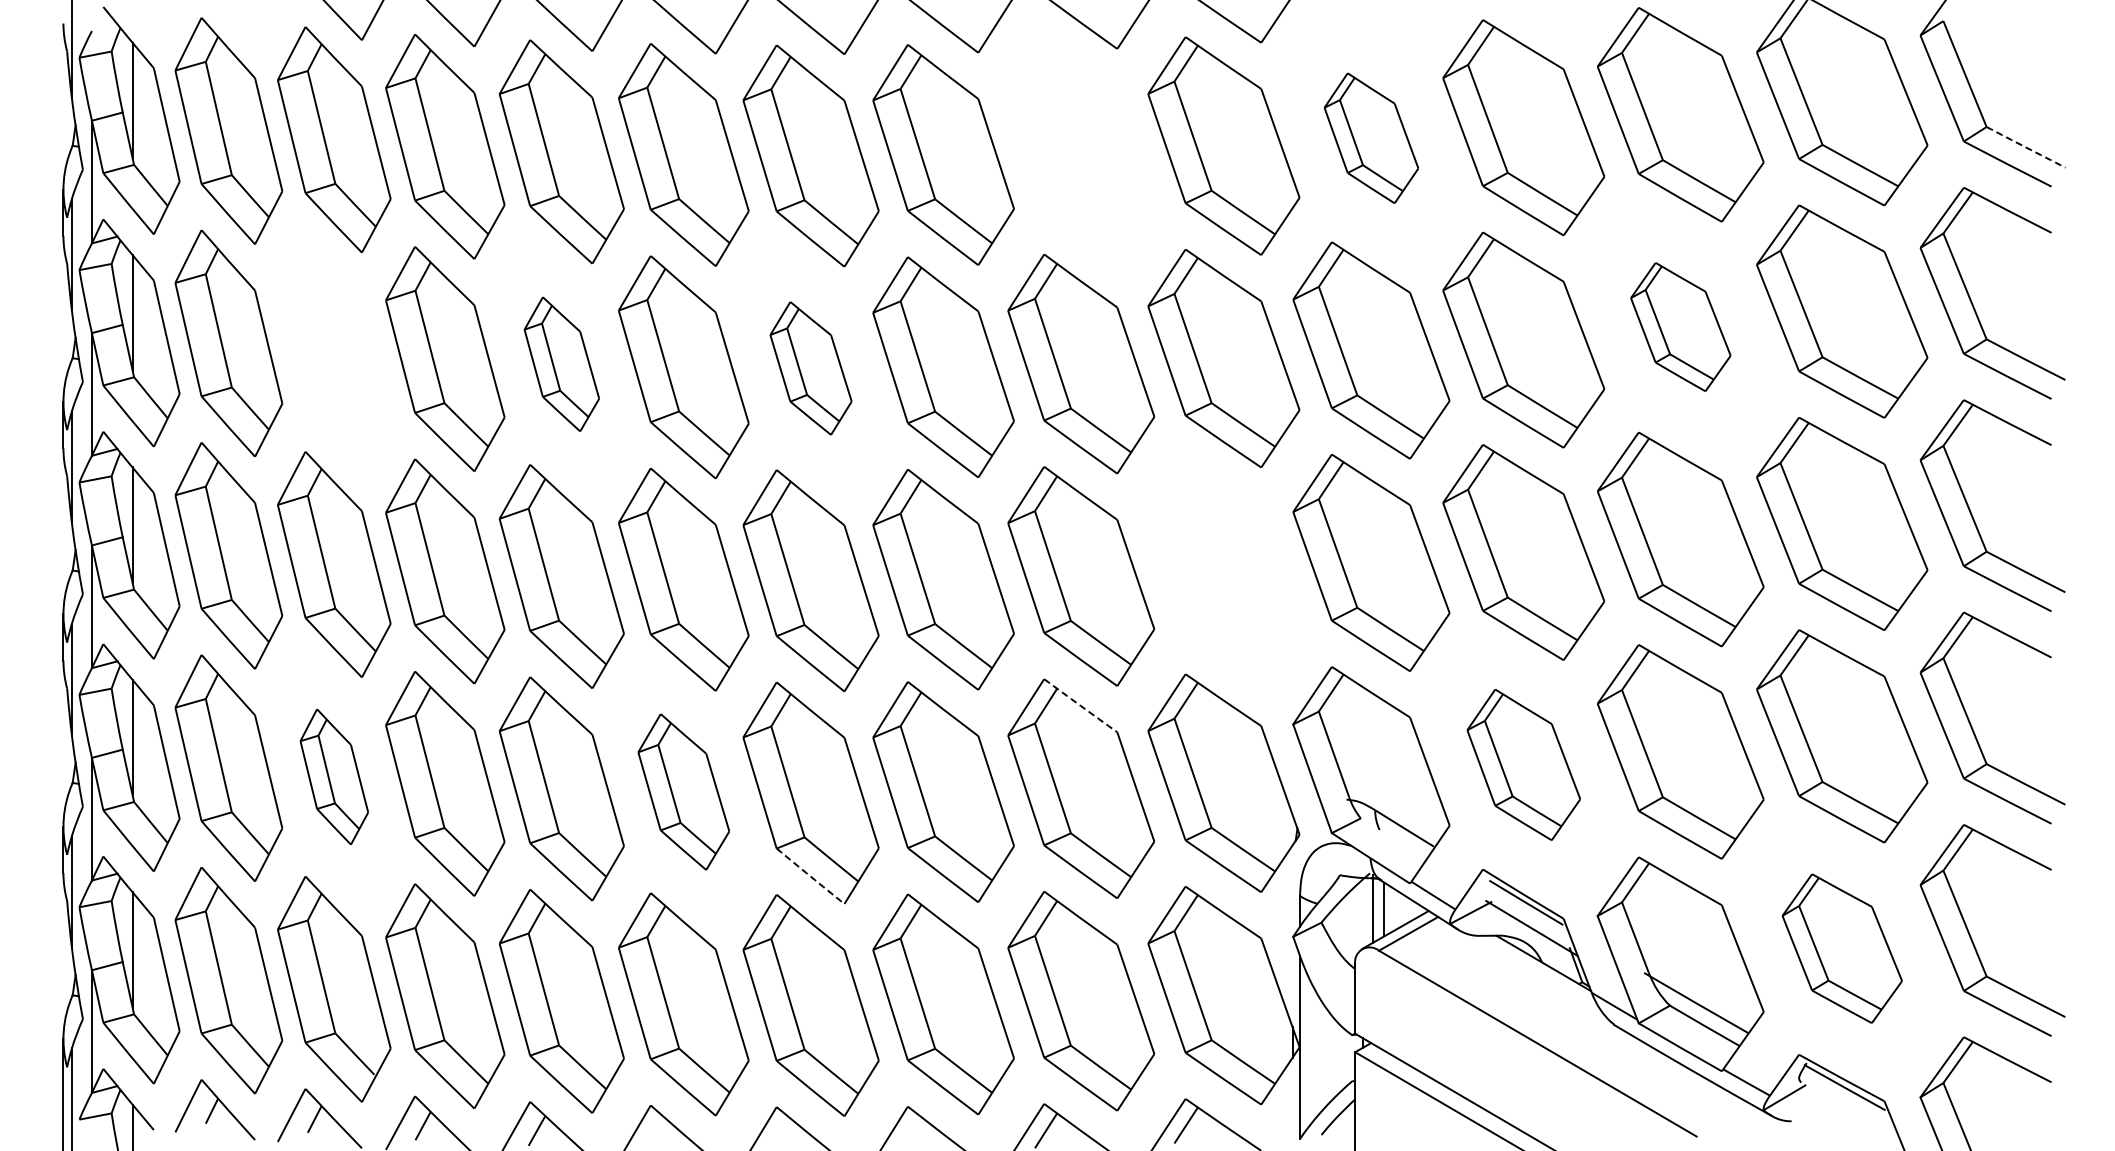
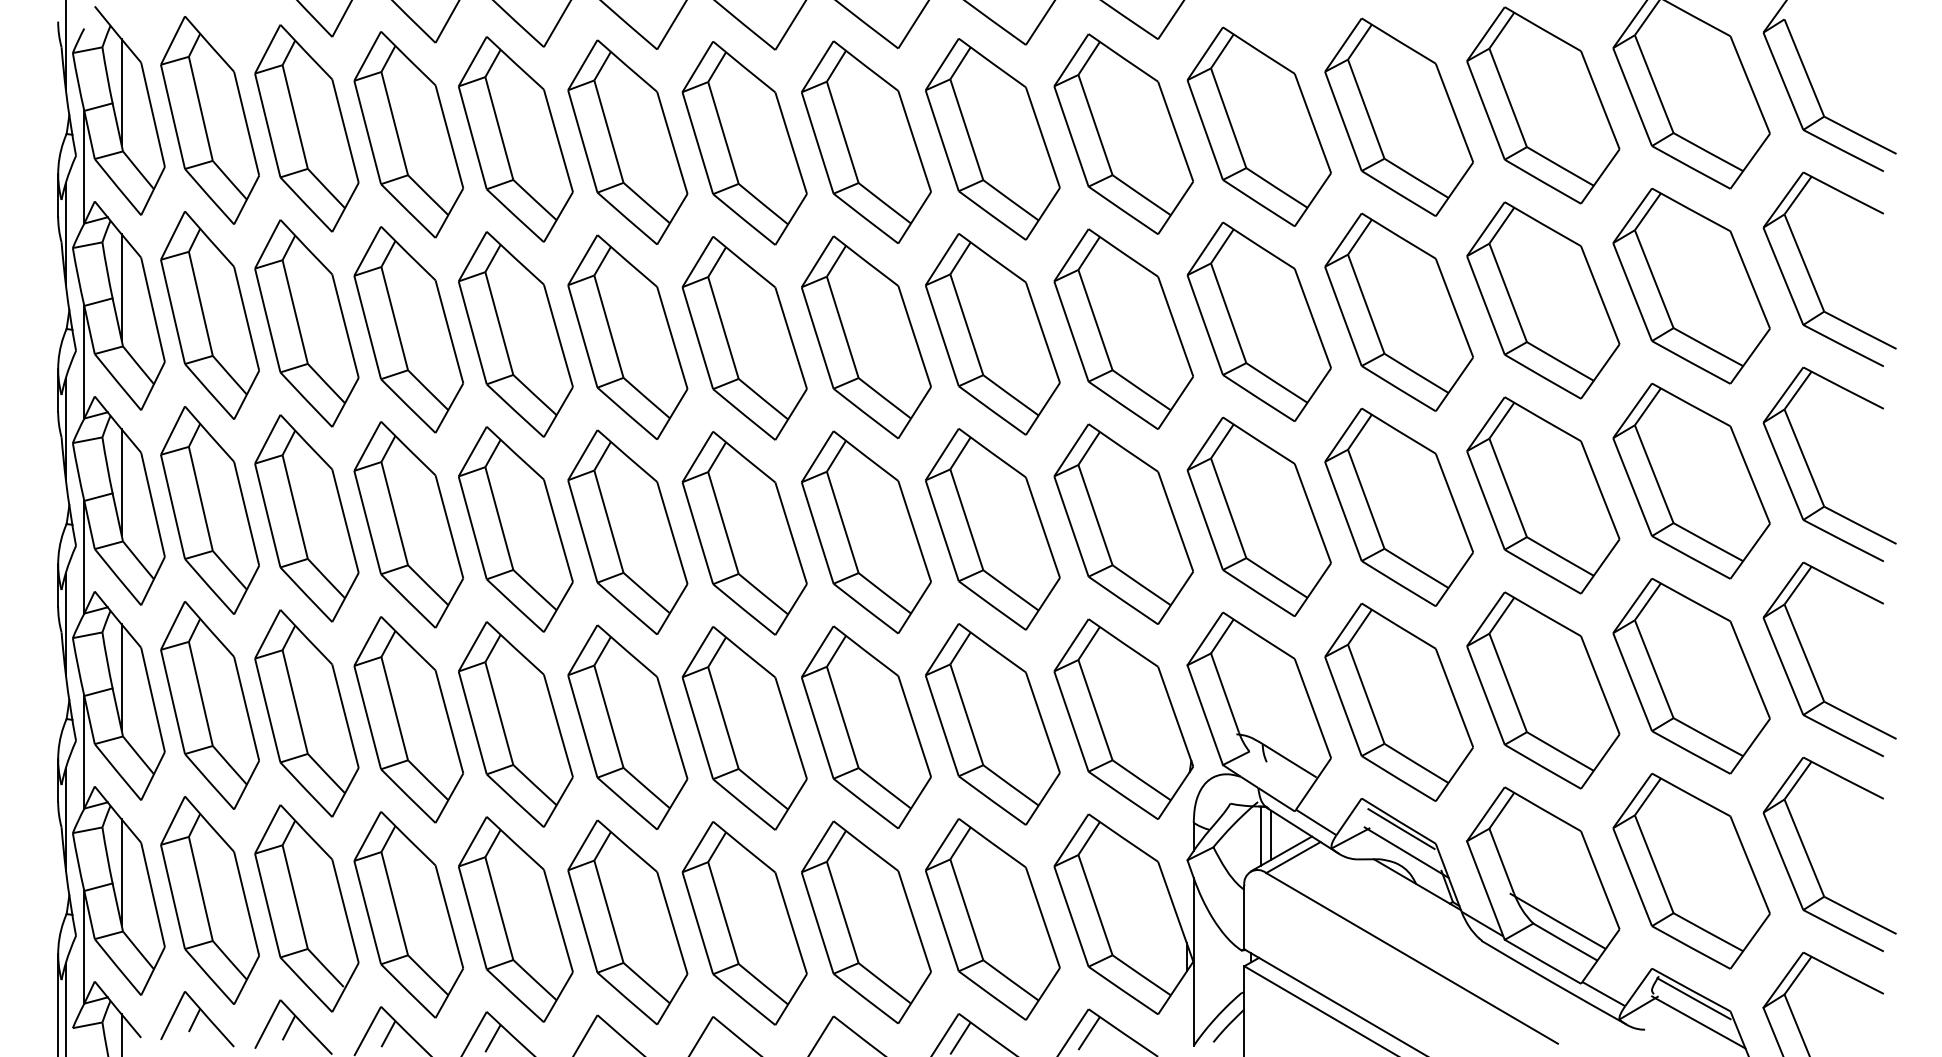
part: (1371, 138) -> (1259, 127), size x1.67
arc: (2025, 147) -> (1859, 135), dashed -> solid
part: (1080, 151) -> (992, 139), added
part: (1680, 326) -> (1543, 299), size x1.67
part: (334, 352) -> (307, 323), added
part: (561, 364) -> (515, 334), size x1.67
part: (810, 368) -> (744, 338), size x1.67
part: (1223, 570) -> (1123, 523), added
arc: (1080, 705) -> (992, 647), dashed -> solid
part: (1523, 764) -> (1398, 702), size x1.43
part: (334, 776) -> (307, 713), size x1.67
part: (683, 791) -> (627, 726), size x1.43
arc: (810, 876) -> (744, 804), dashed -> solid
part: (1842, 948) -> (1691, 871), size x1.43
line: (1849, 1113) -> (1698, 1022), added

